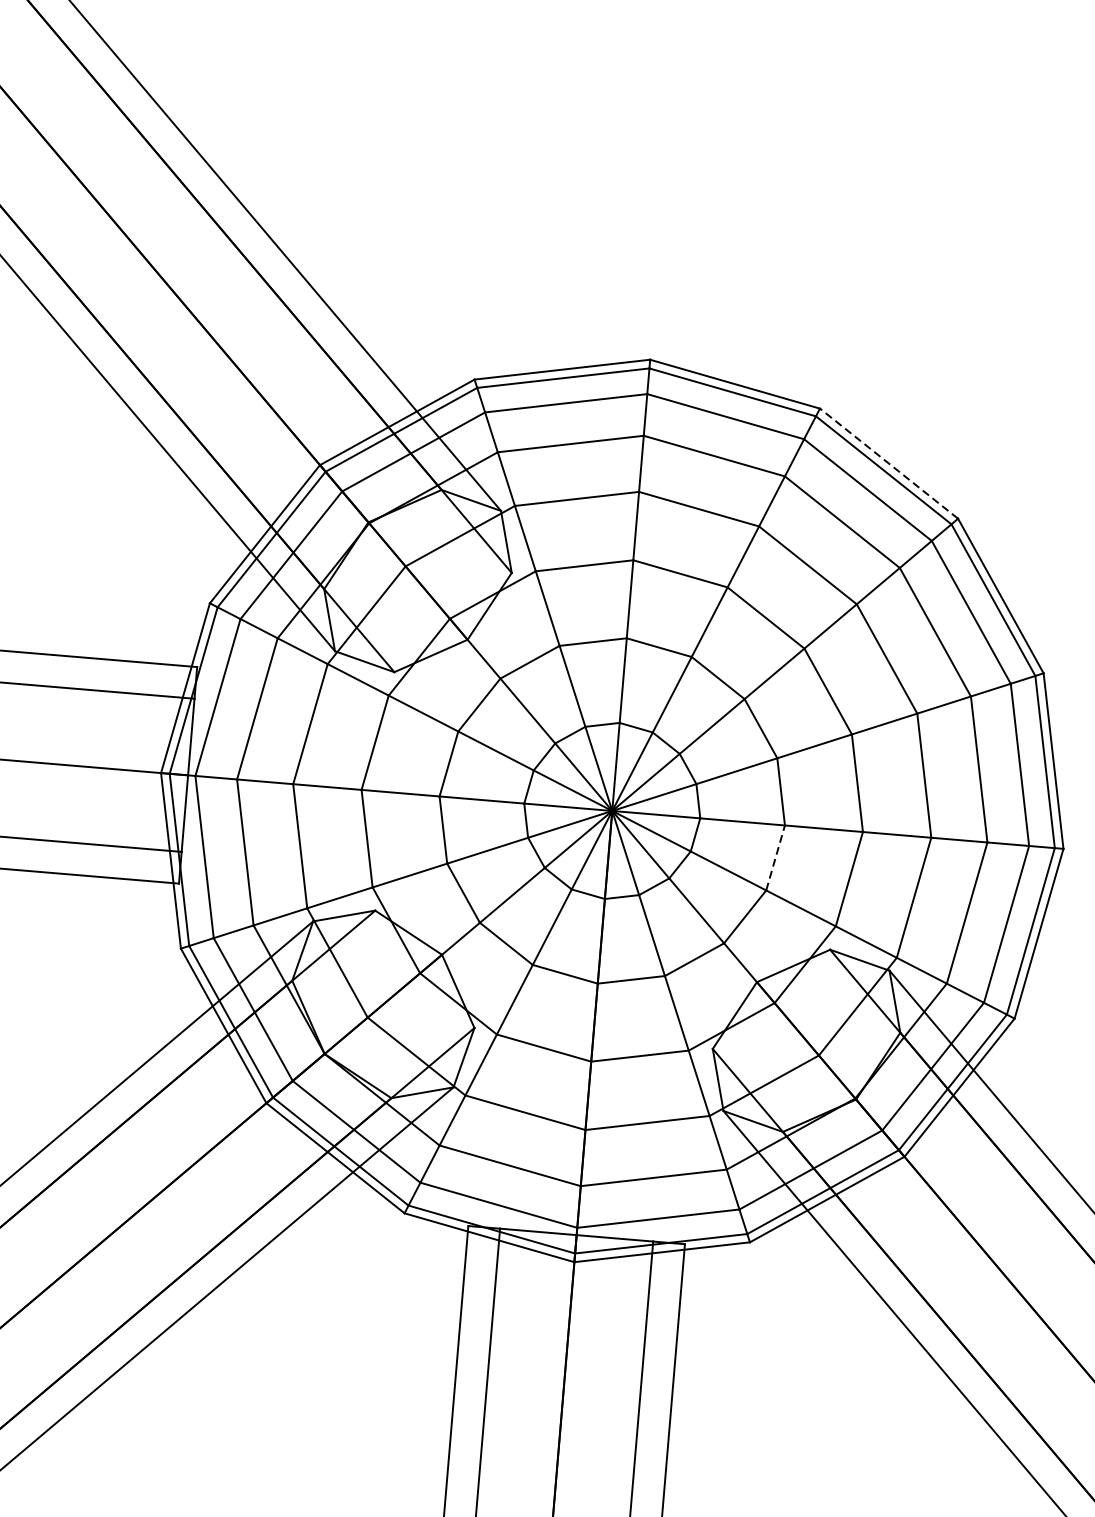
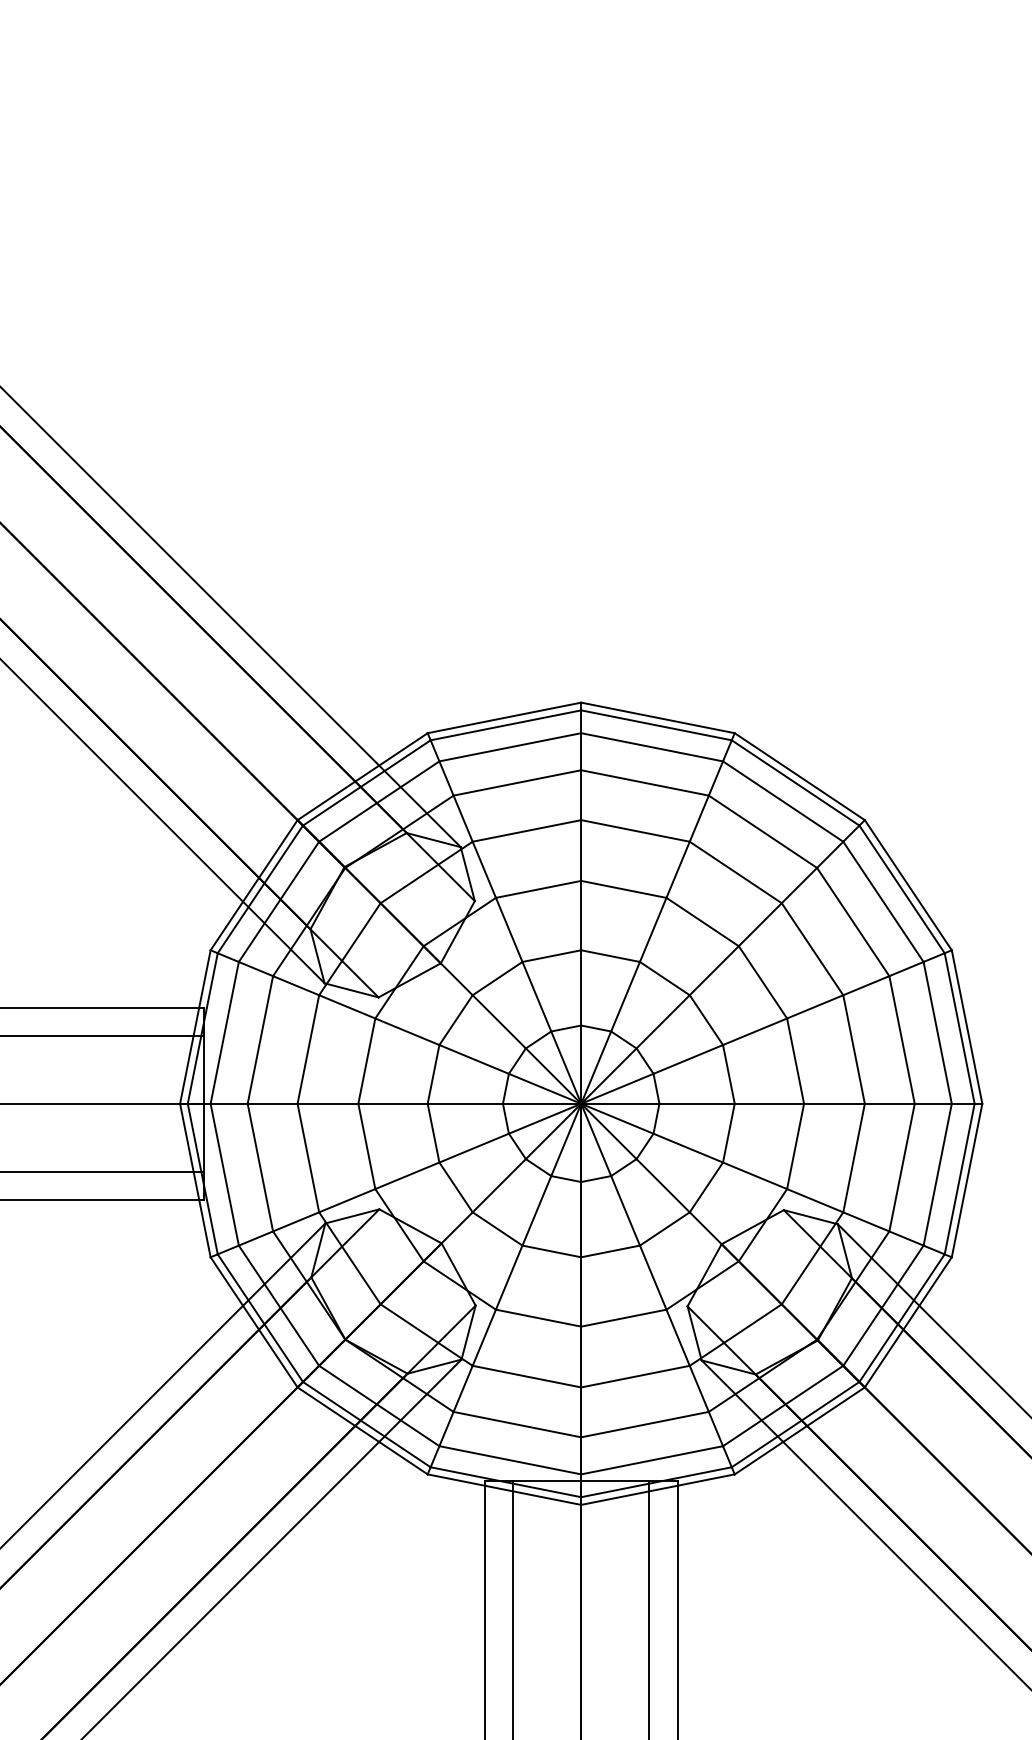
line: (888, 463) -> (799, 776), dashed -> solid
line: (775, 858) -> (728, 1133), dashed -> solid

